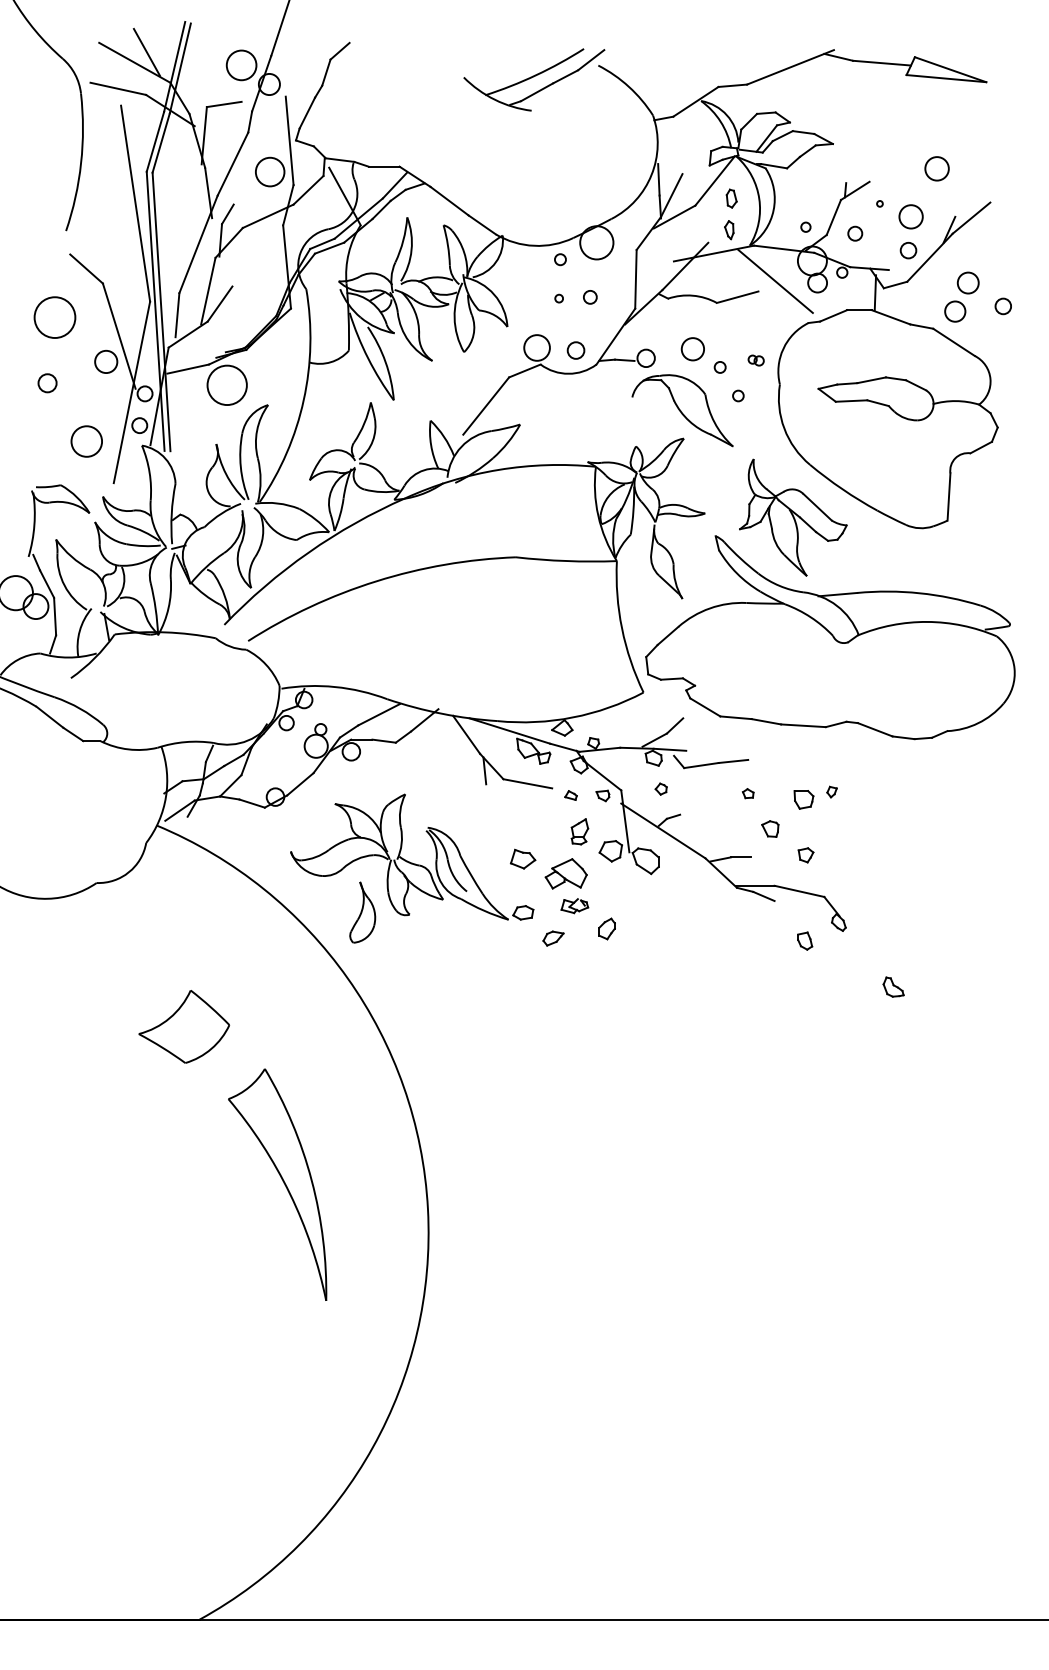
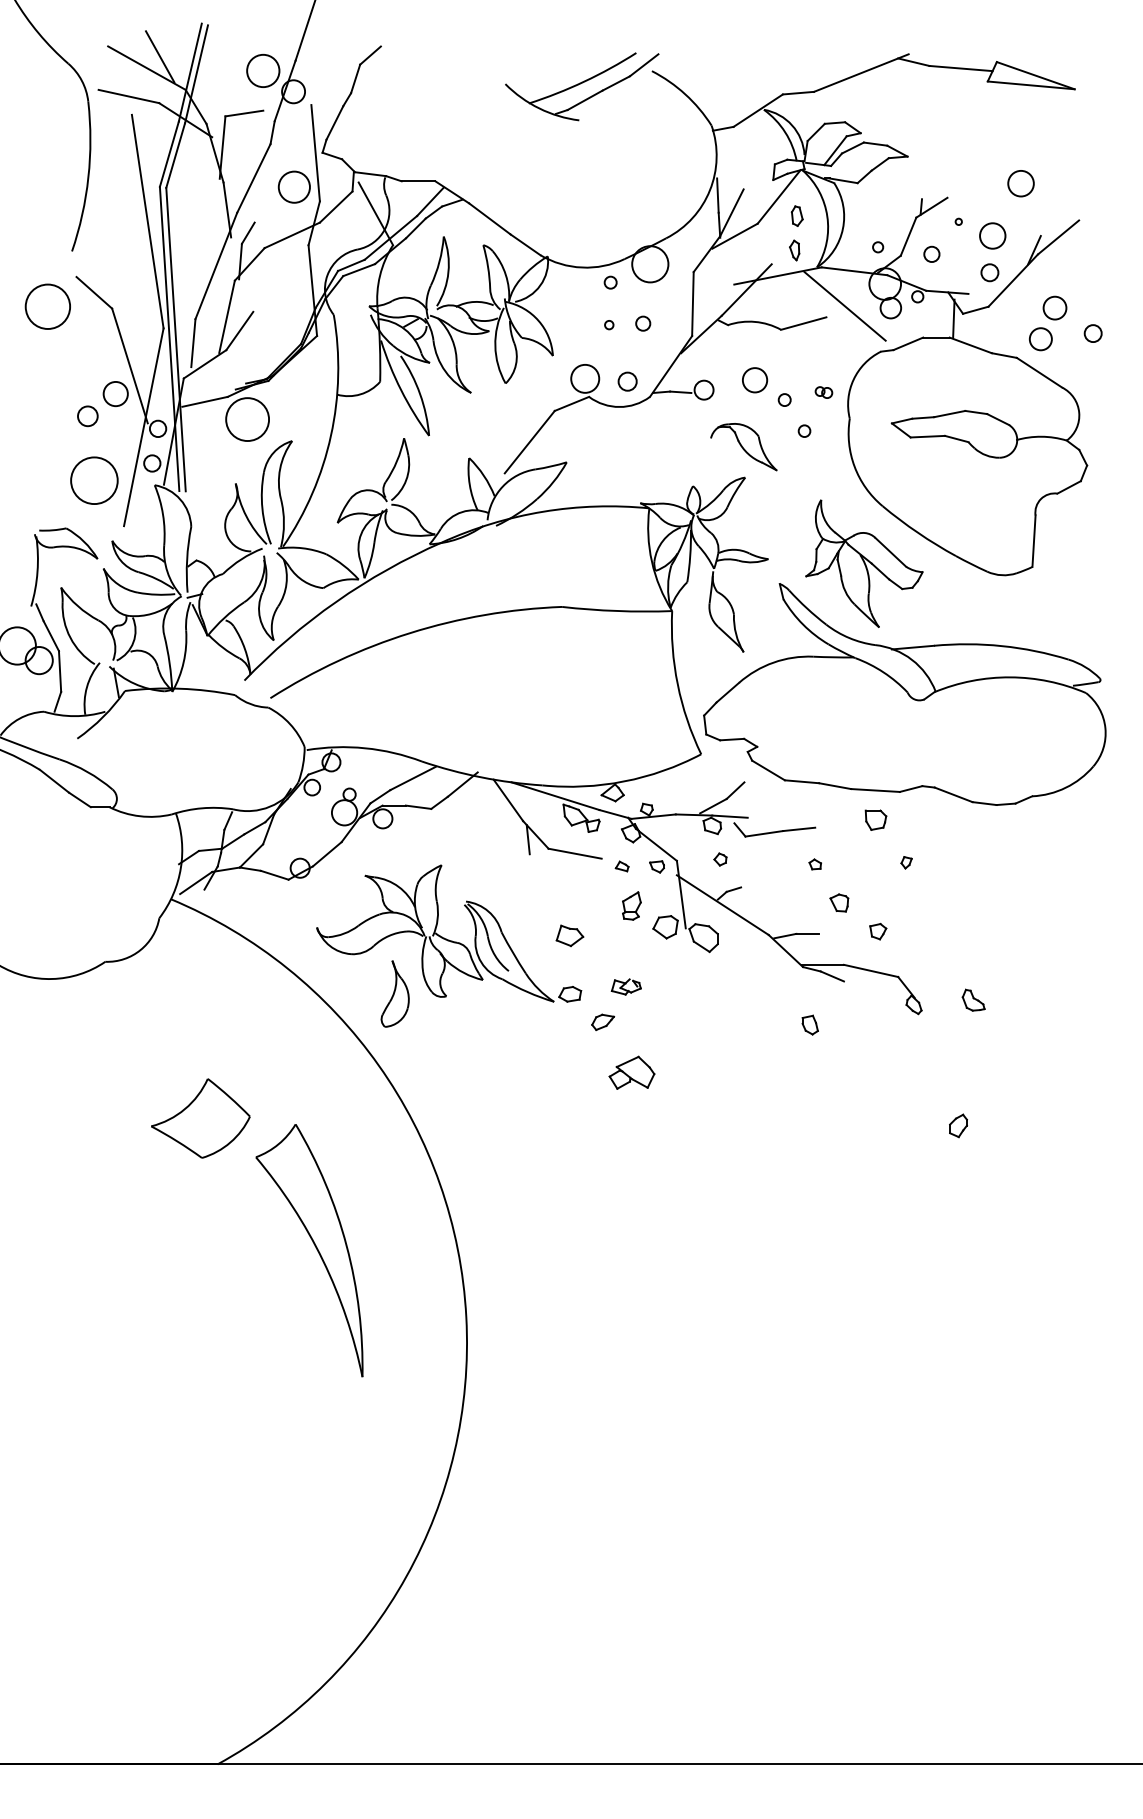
circle: (54, 317) -> (47, 306), moved
circle: (47, 383) -> (87, 416), moved
part: (682, 410) -> (743, 446), size x0.6
circle: (86, 441) -> (94, 480), size x1.4
part: (803, 799) -> (875, 819), moved
part: (565, 873) -> (631, 1072), moved
part: (607, 928) -> (958, 1125), moved
part: (804, 940) -> (809, 1024), moved
part: (893, 986) -> (973, 999), moved
part: (283, 1182) -> (315, 1248), moved

